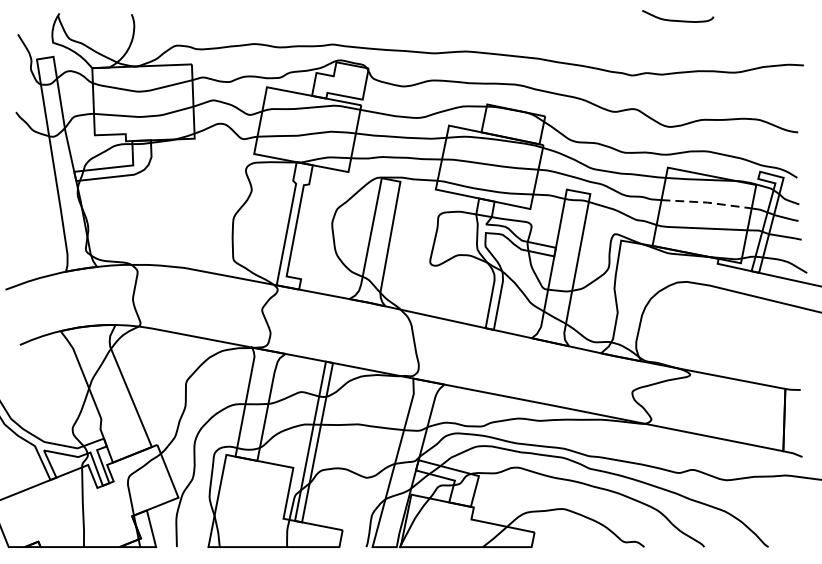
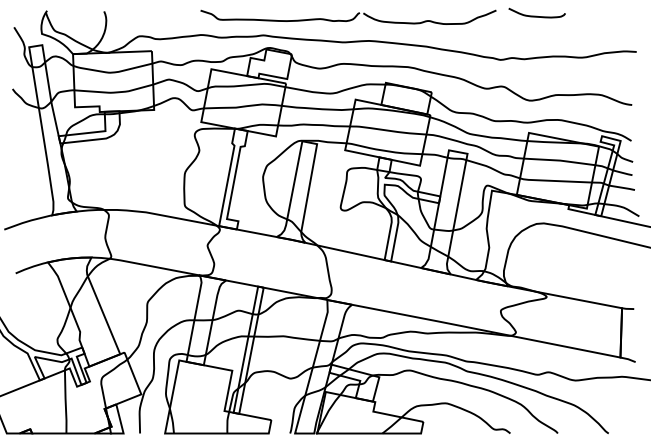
part: (440, 20) -> (348, 16), added
line: (707, 202) -> (560, 160), dashed -> solid

